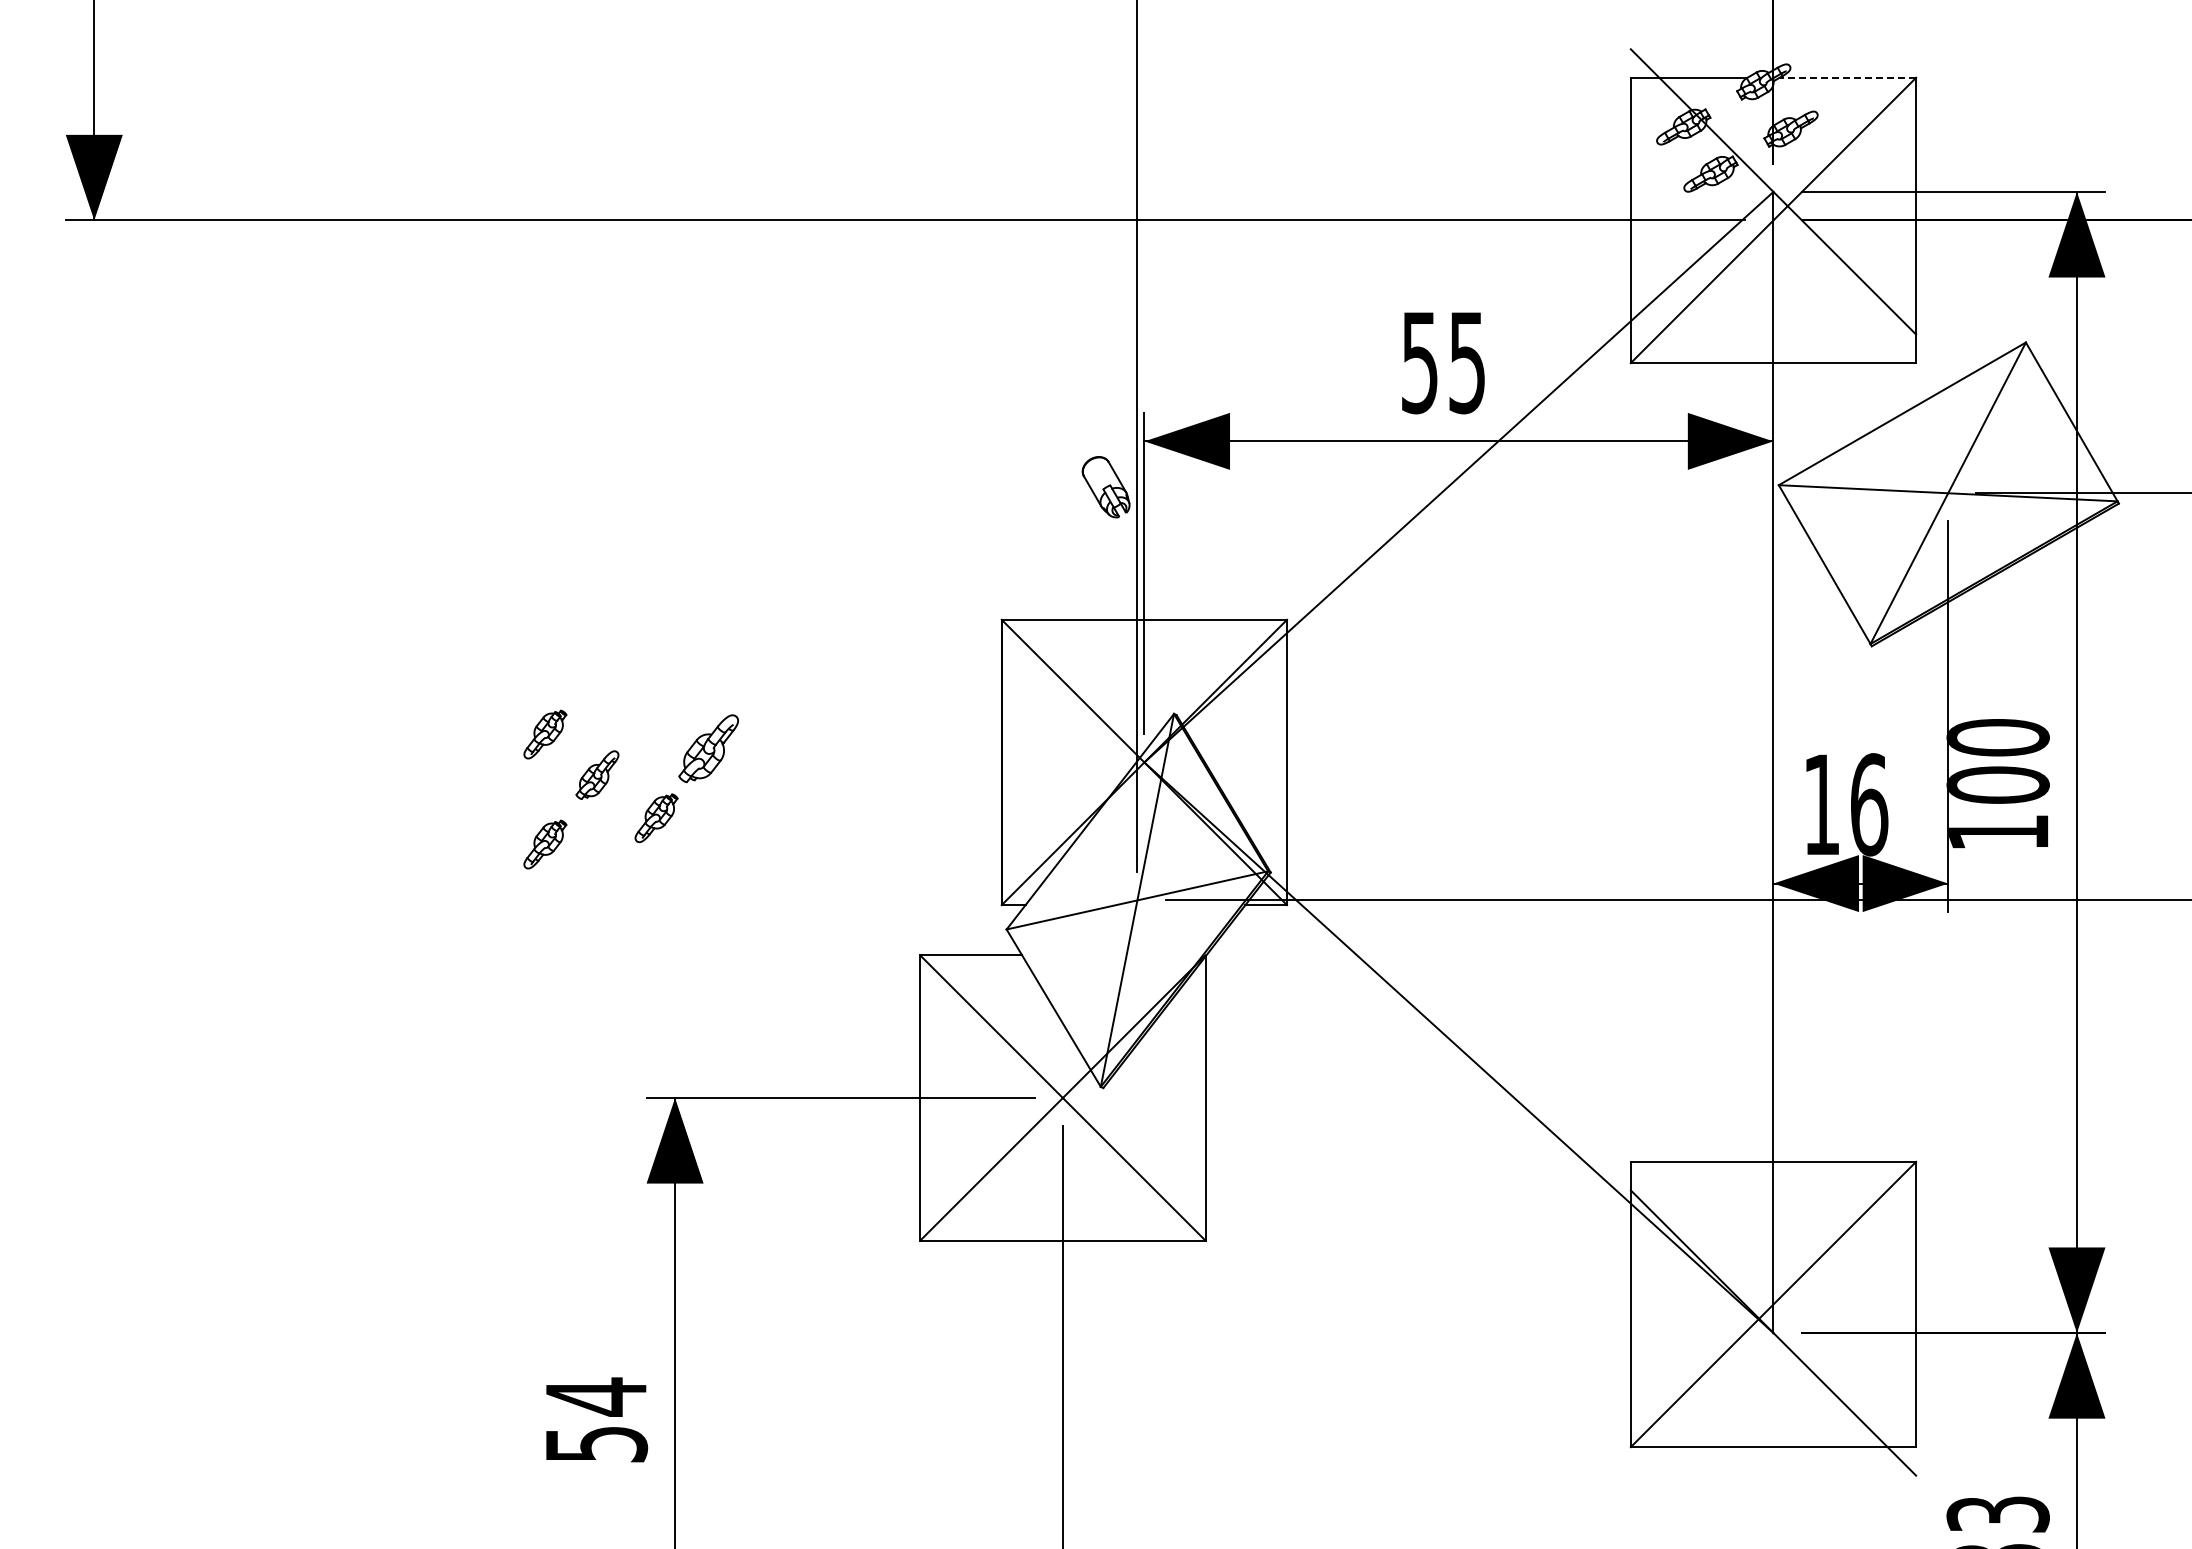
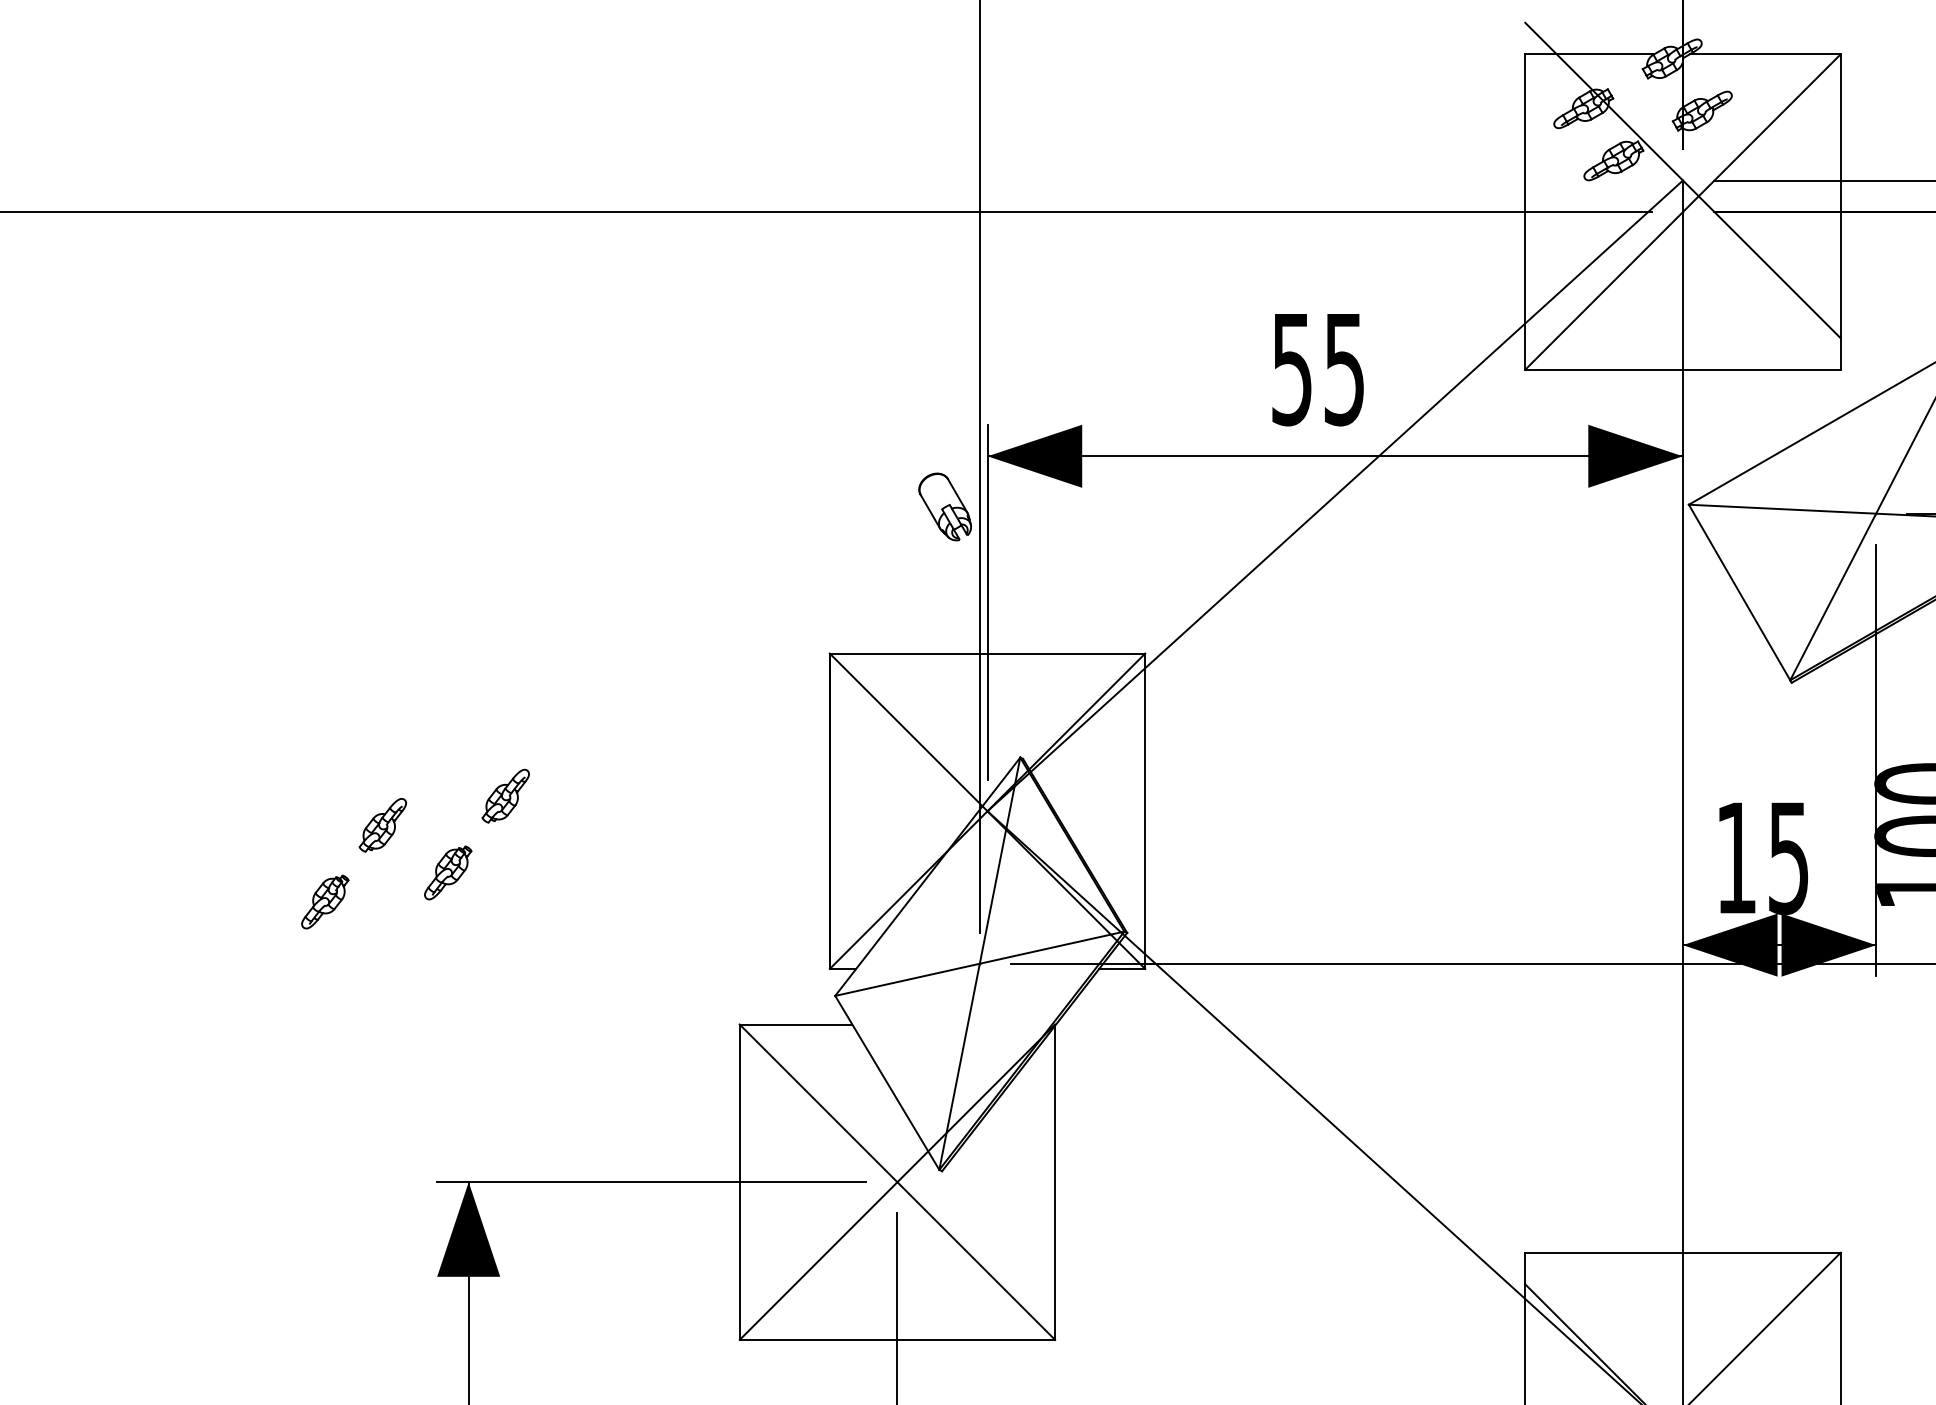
line: (1847, 77) -> (1764, 54), dashed -> solid
part: (545, 734) -> (325, 780), removed
part: (708, 748) -> (505, 795), size x0.71
text: (1869, 804) -> (1789, 857), 16 -> 15

